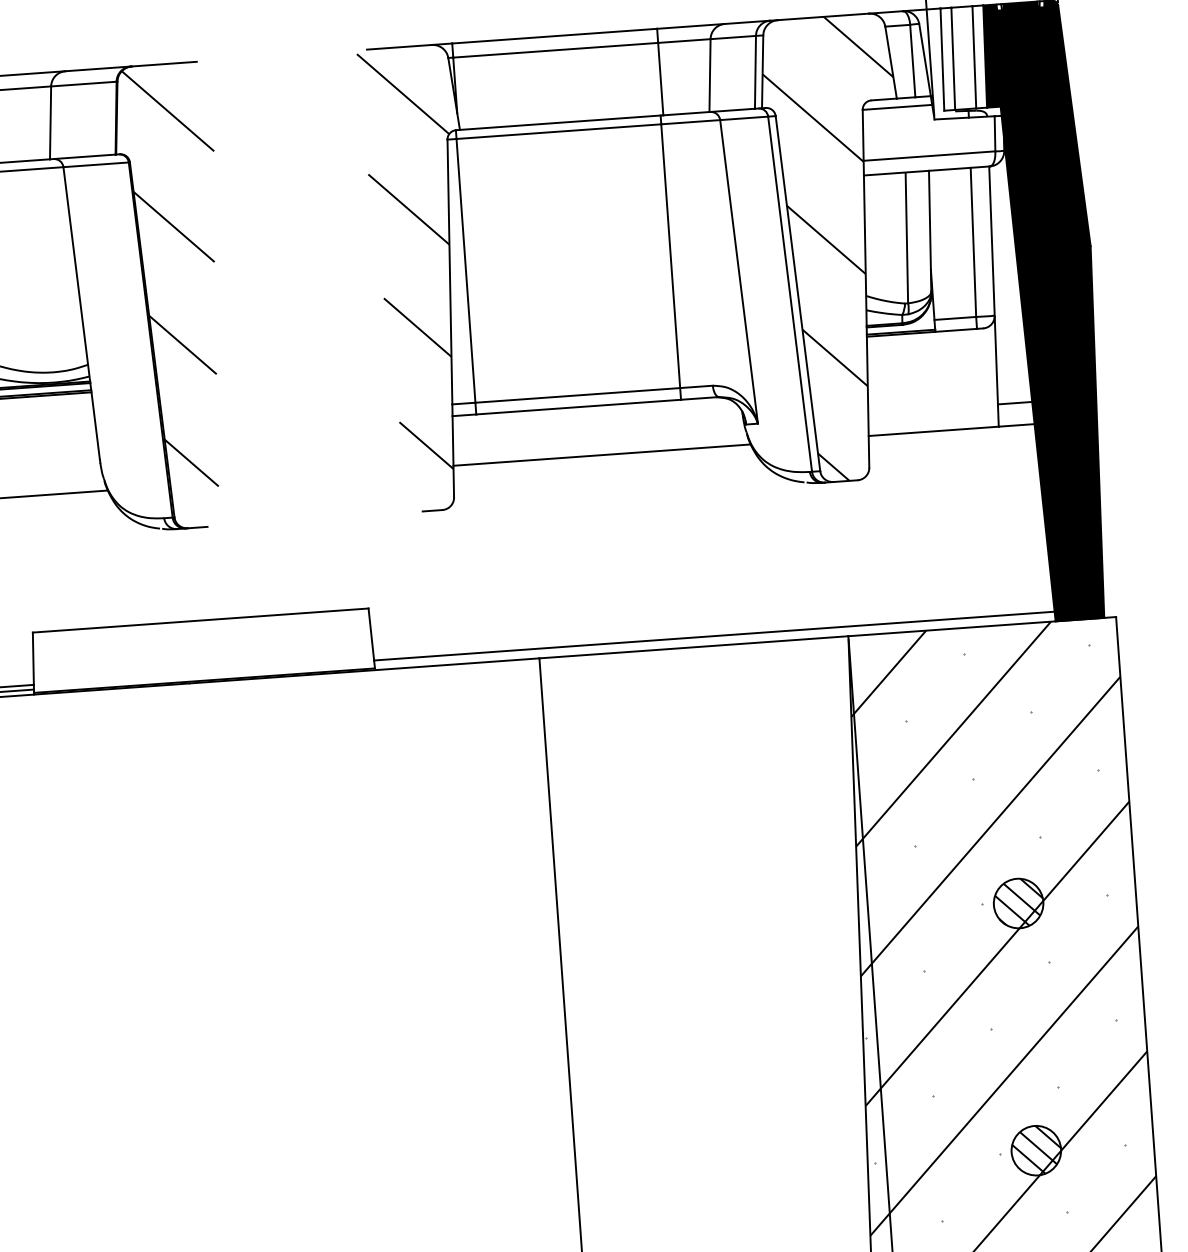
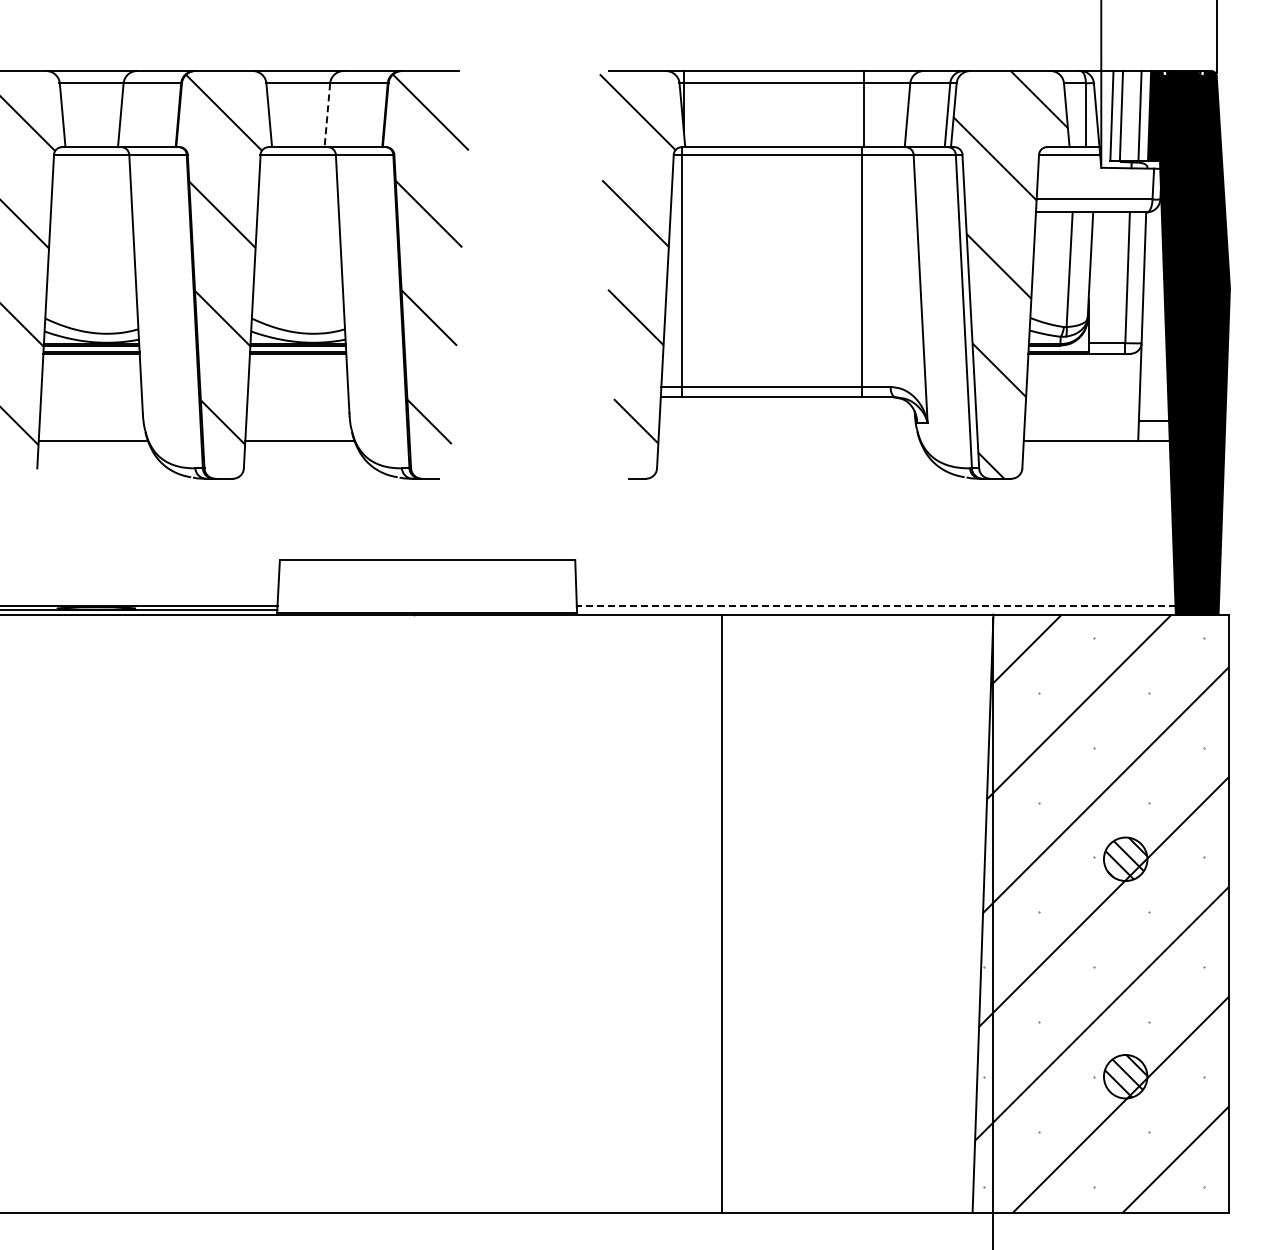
line: (50, 123) -> (327, 115), solid -> dashed
line: (602, 454) -> (789, 440), removed
line: (713, 636) -> (875, 606), solid -> dashed

